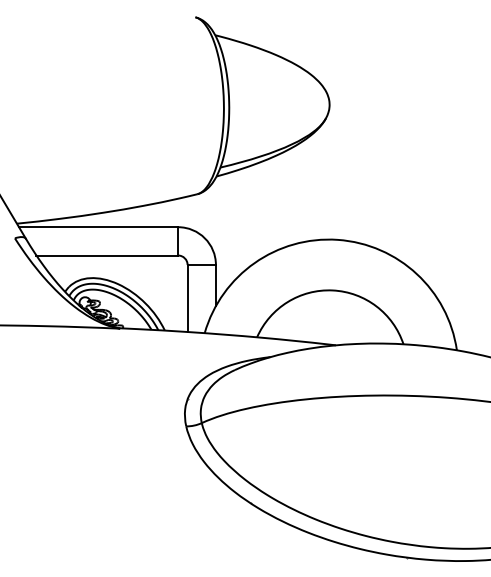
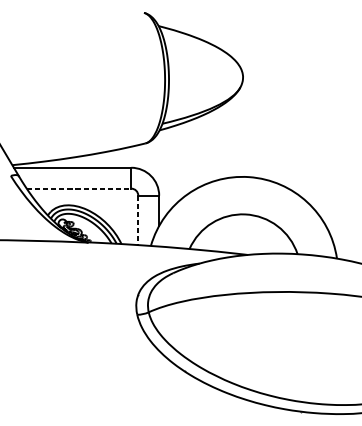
line: (107, 255) -> (79, 188), solid -> dashed
line: (187, 298) -> (138, 220), solid -> dashed

